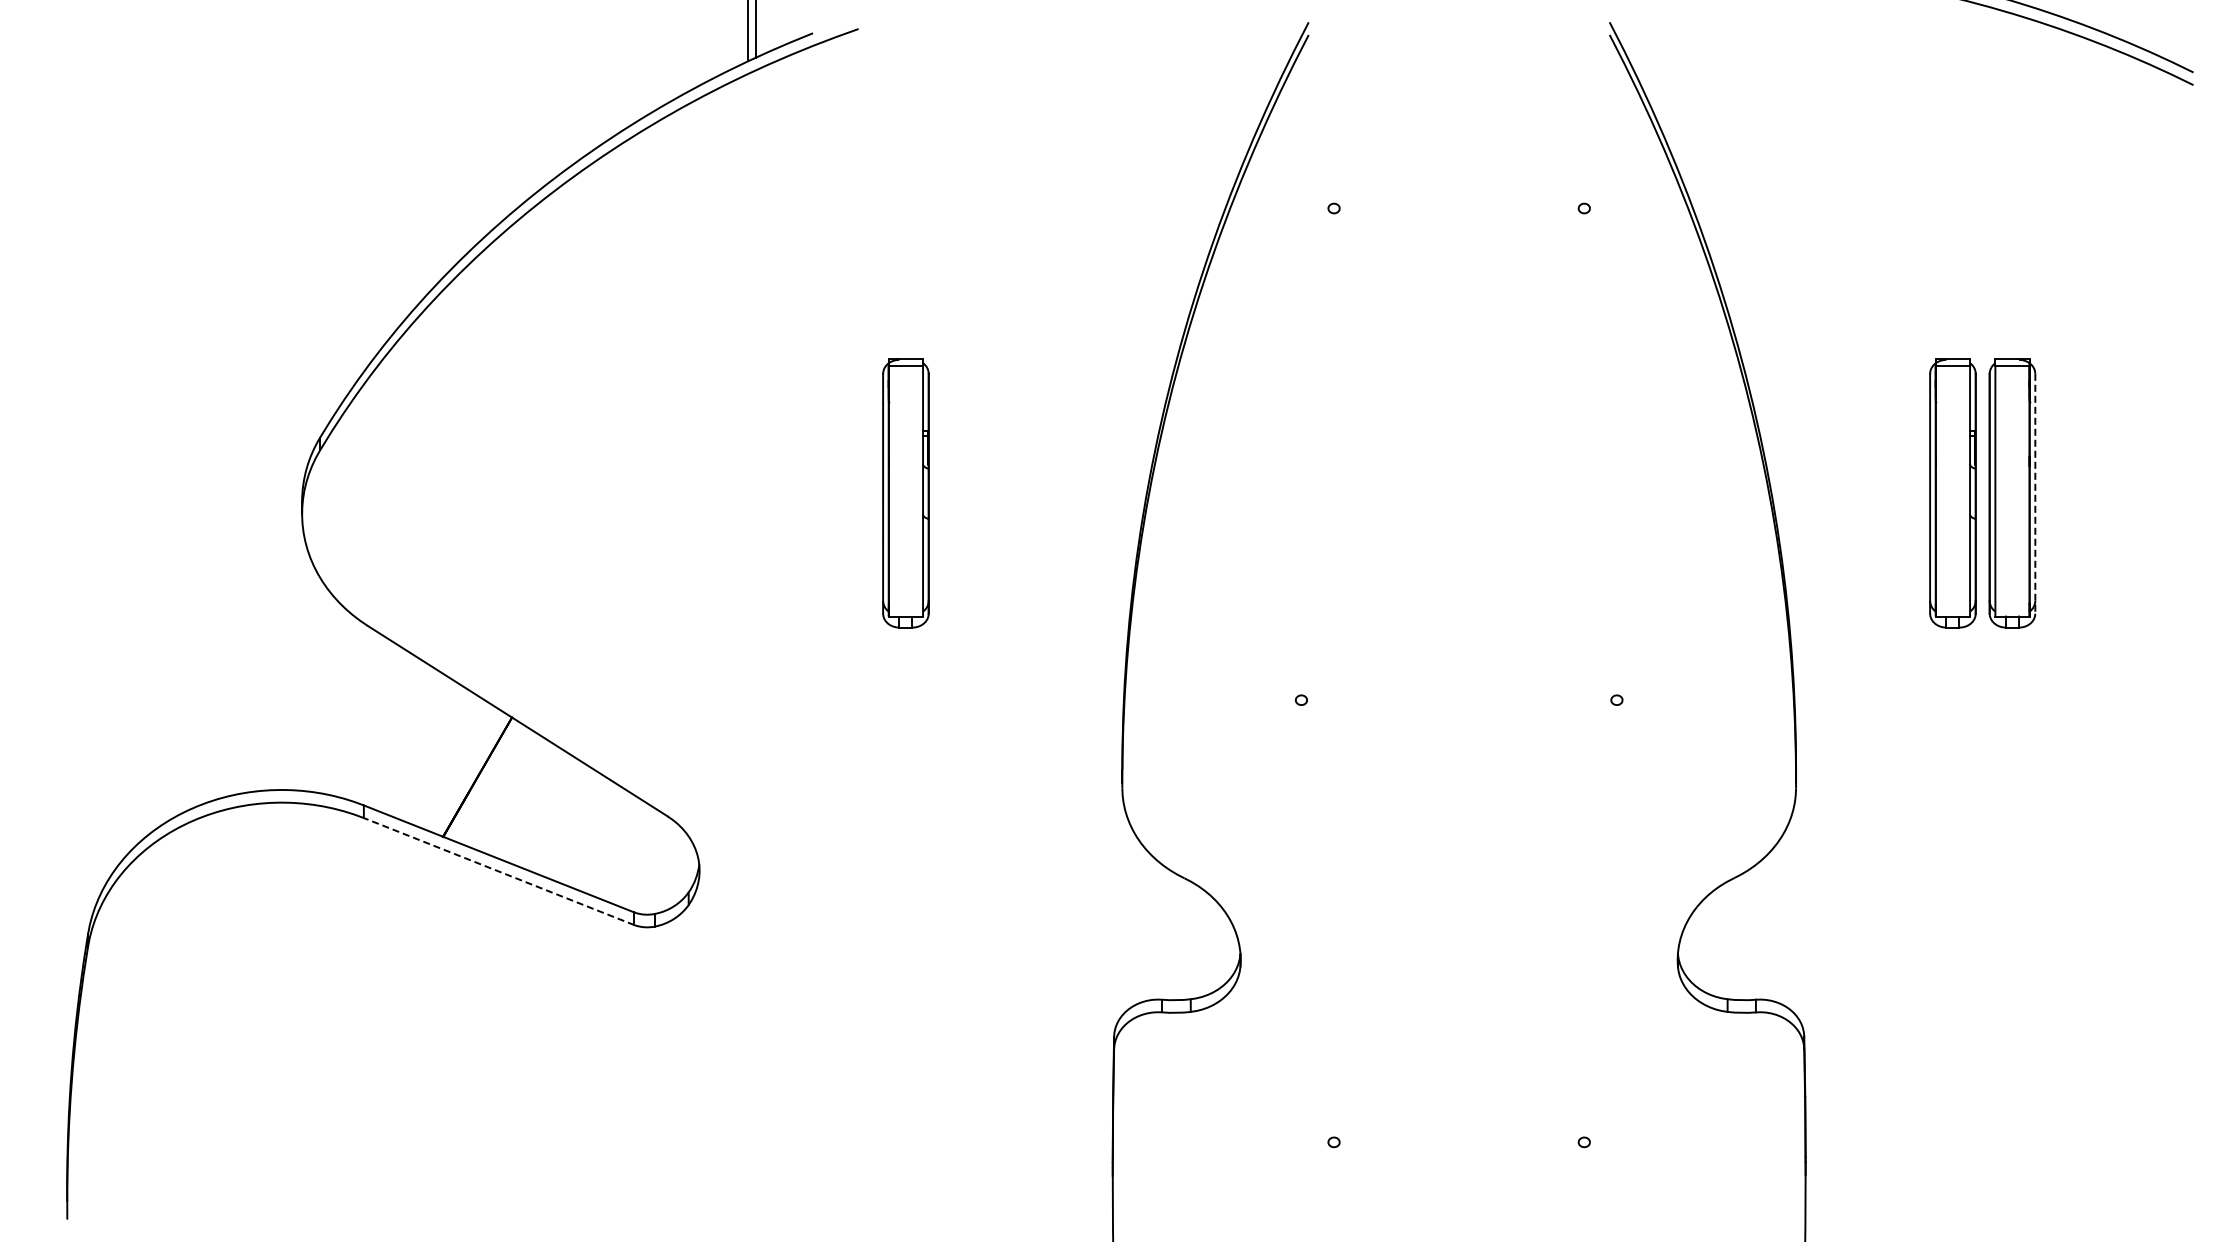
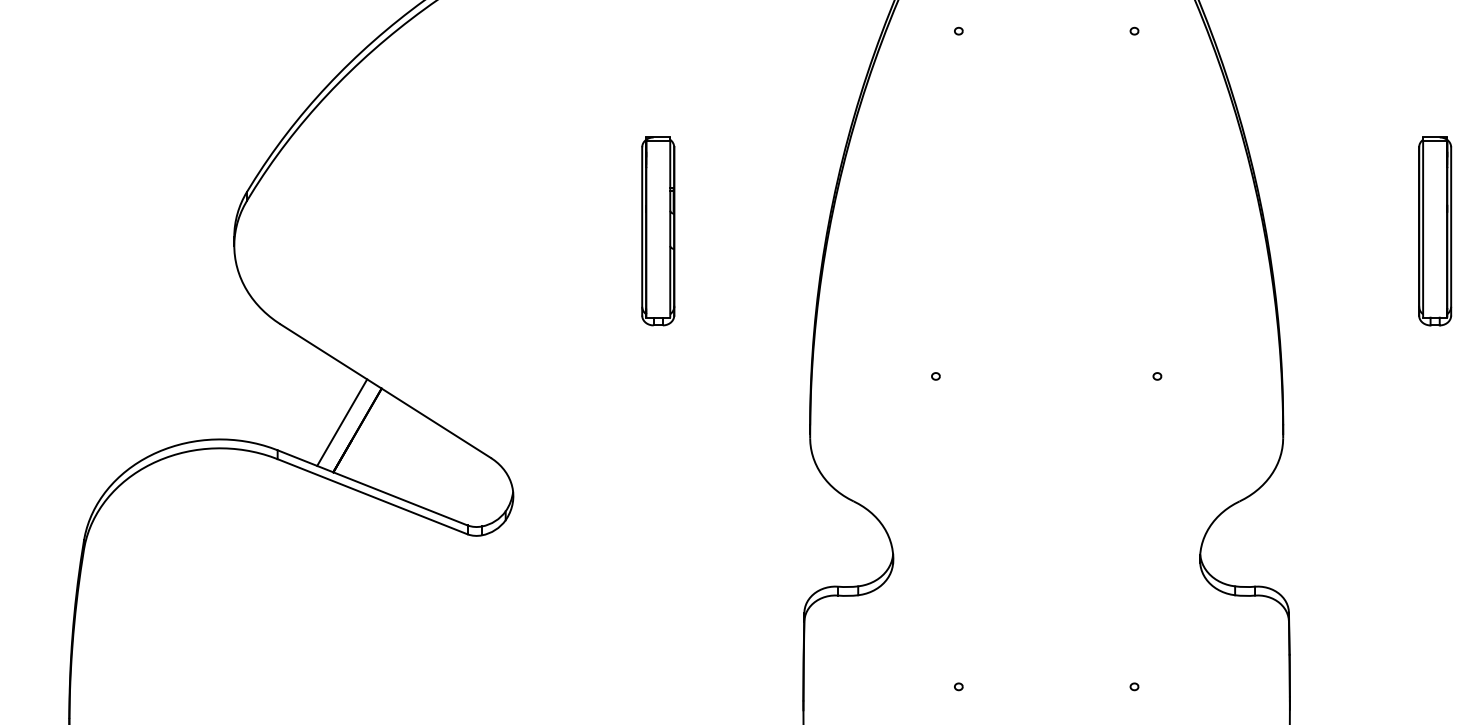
part: (1952, 493) -> (1393, 231), removed
line: (2035, 493) -> (1451, 231), dashed -> solid
line: (455, 765) -> (341, 422), added
line: (498, 871) -> (372, 496), dashed -> solid

